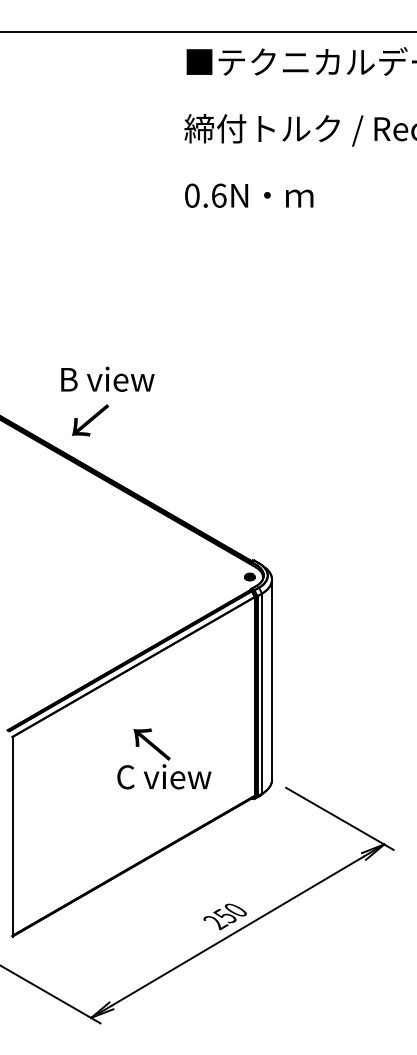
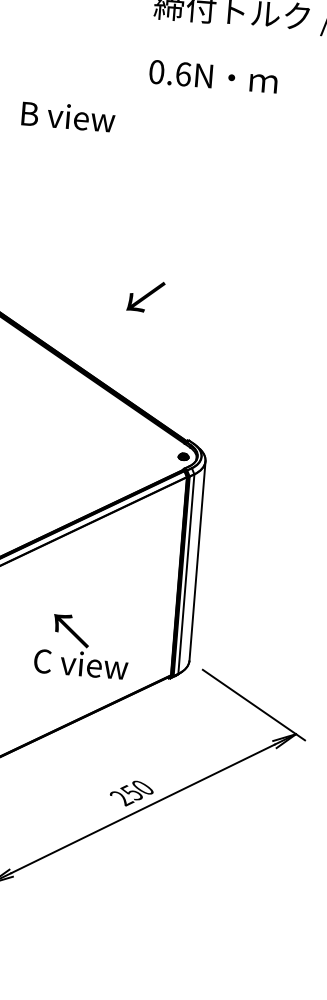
text: (107, 378) -> (68, 115), moved
text: (90, 420) -> (145, 296), moved
text: (164, 758) -> (82, 645), moved

